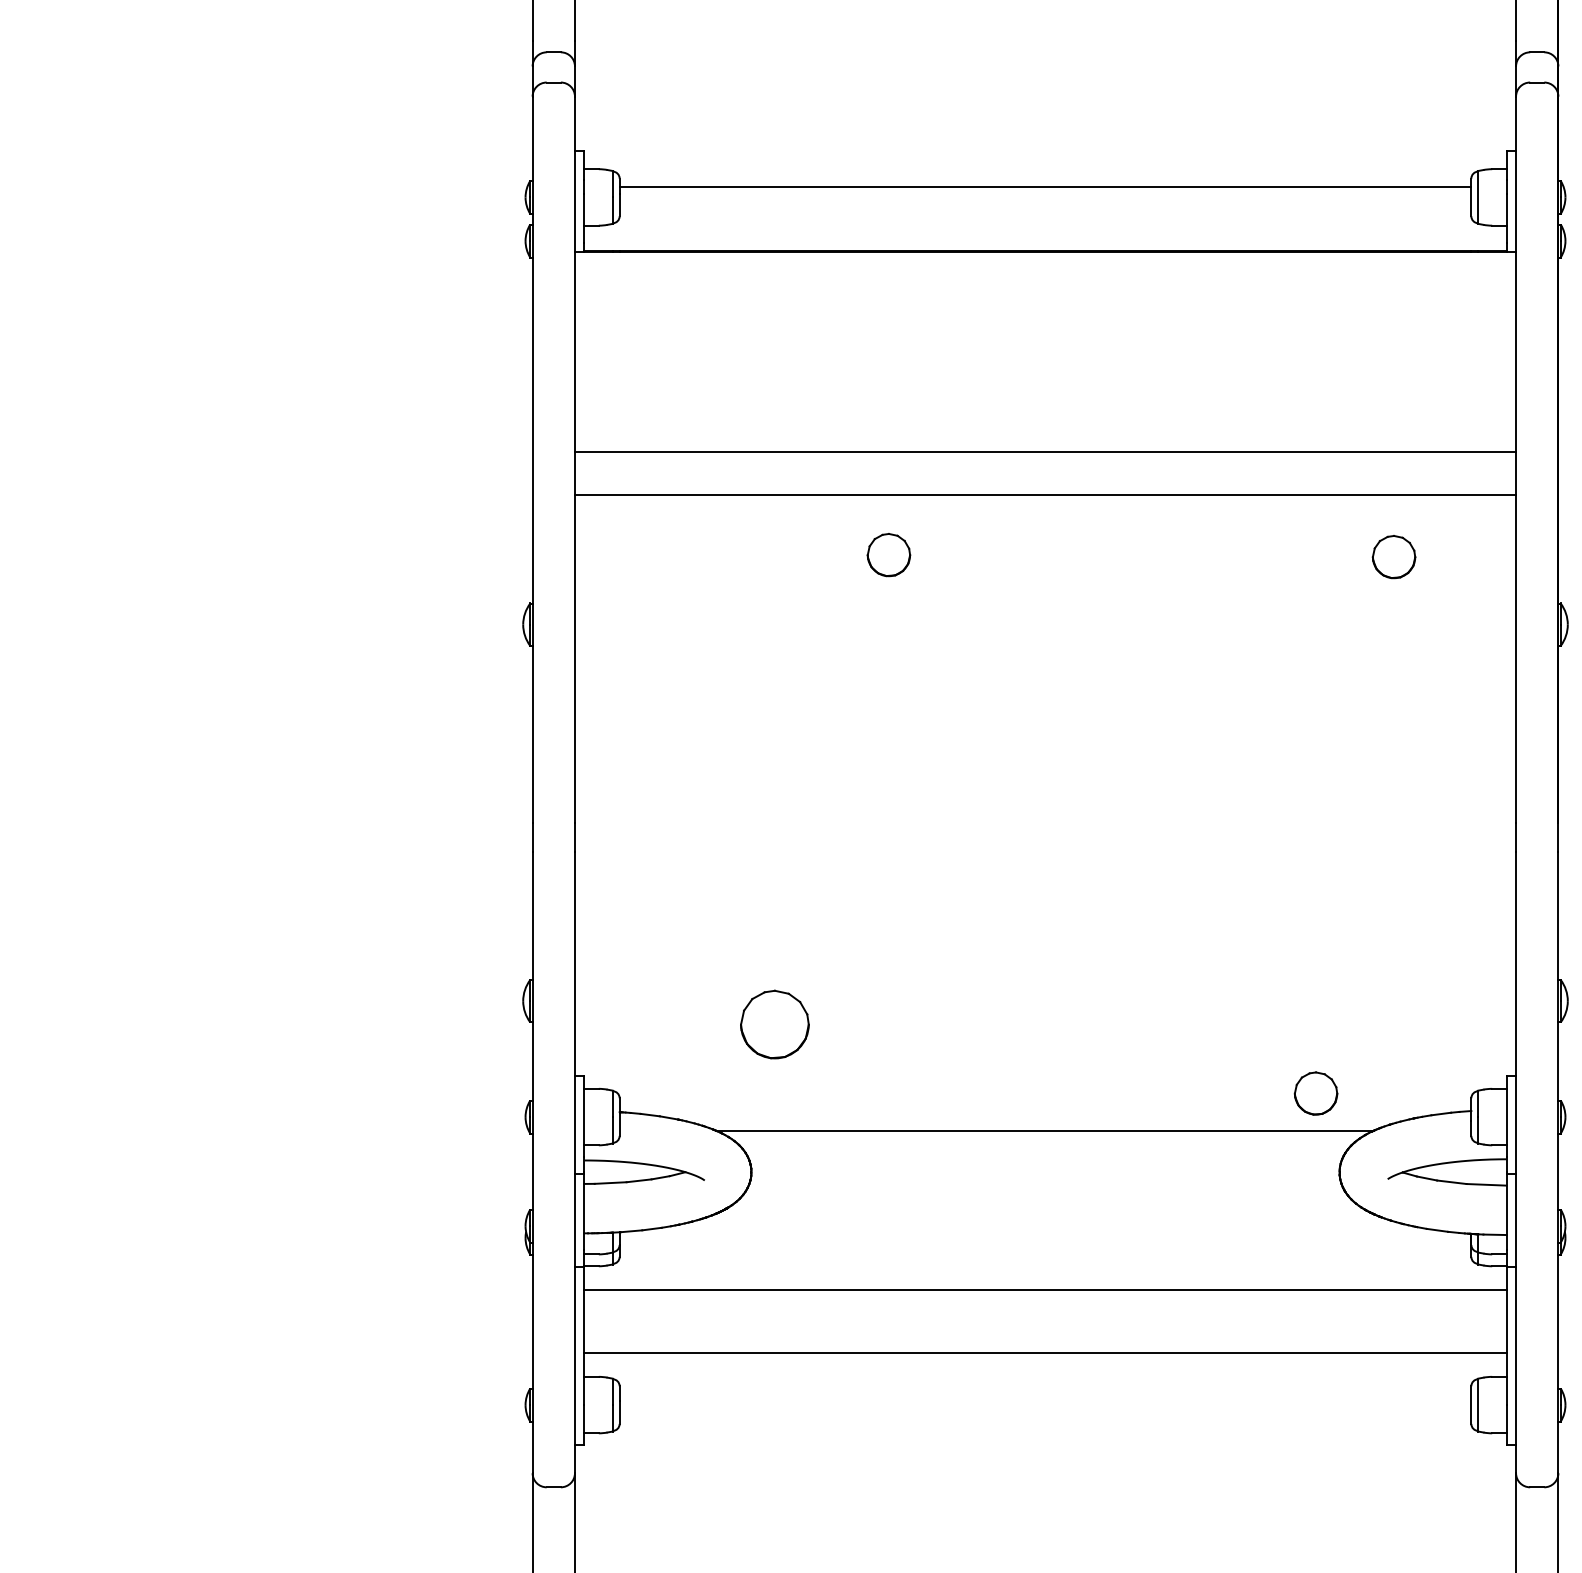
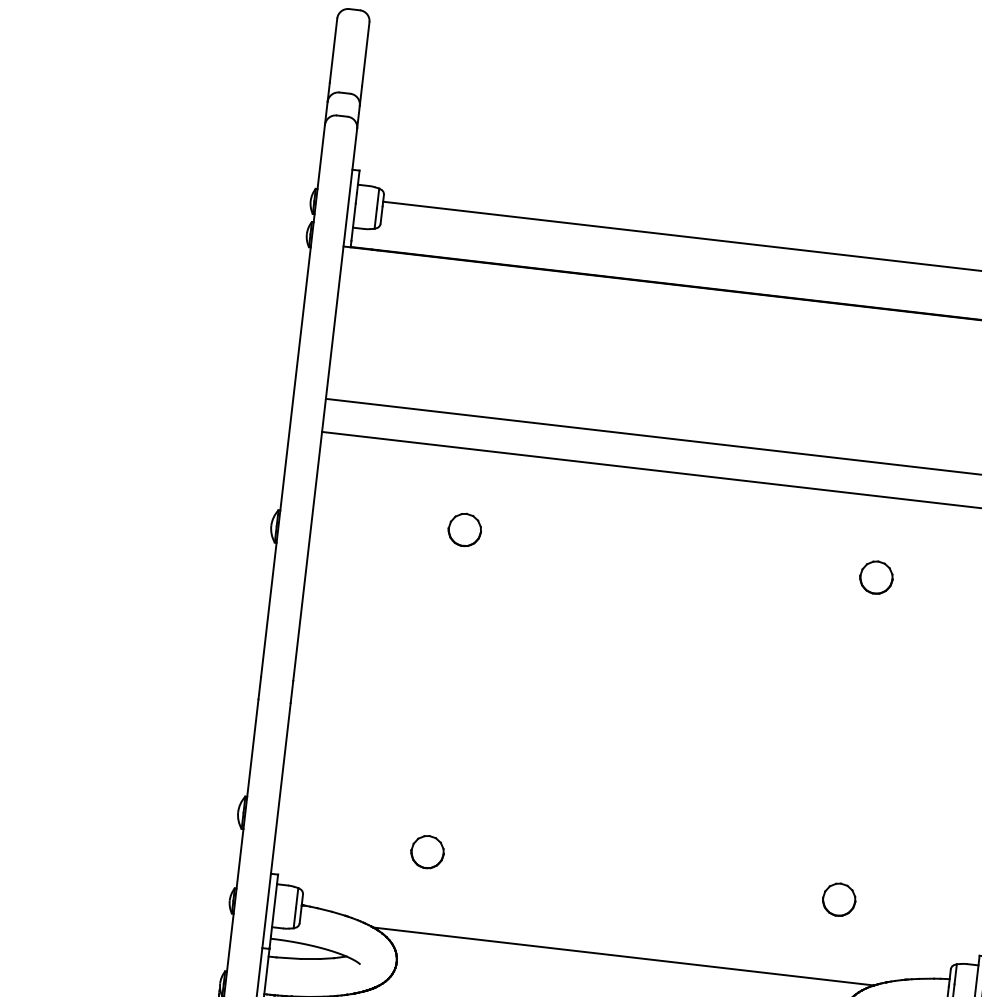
part: (888, 555) -> (464, 530), moved
part: (1393, 557) -> (875, 577), moved
part: (774, 1024) -> (427, 852), size x0.62
part: (1315, 1093) -> (838, 899), moved

